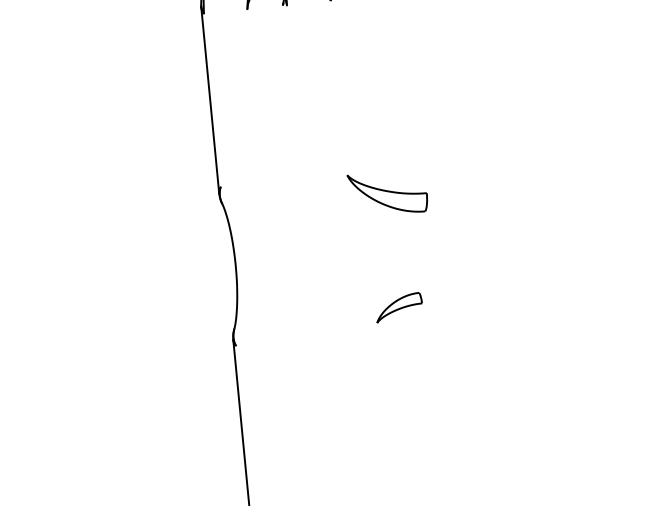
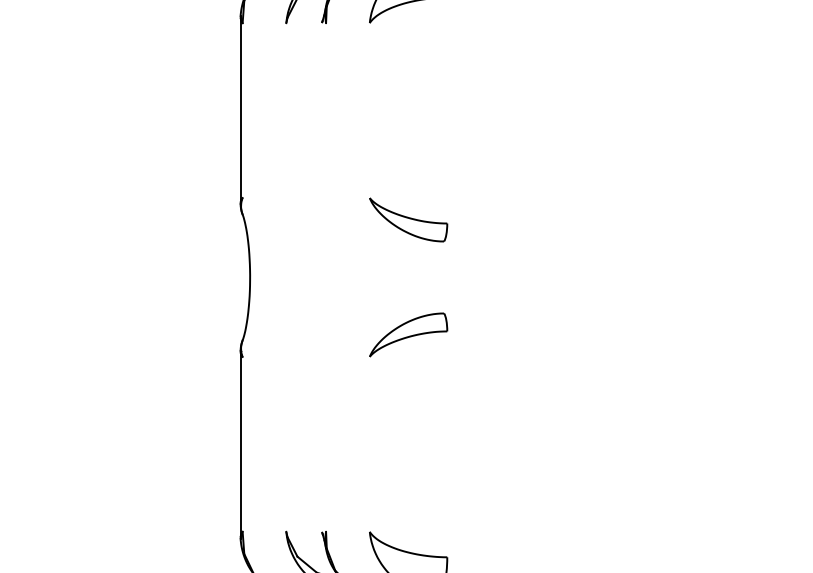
part: (398, 307) -> (408, 334), size x1.67

